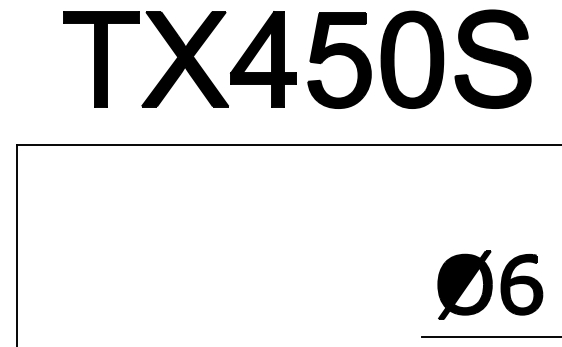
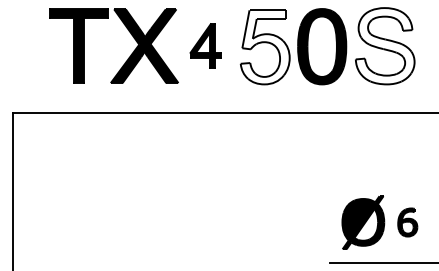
part: (263, 59) -> (205, 46), size x0.6
fill: (492, 59) -> (384, 46), removed
fill: (339, 60) -> (265, 47), removed
part: (521, 284) -> (407, 222), size x0.6

